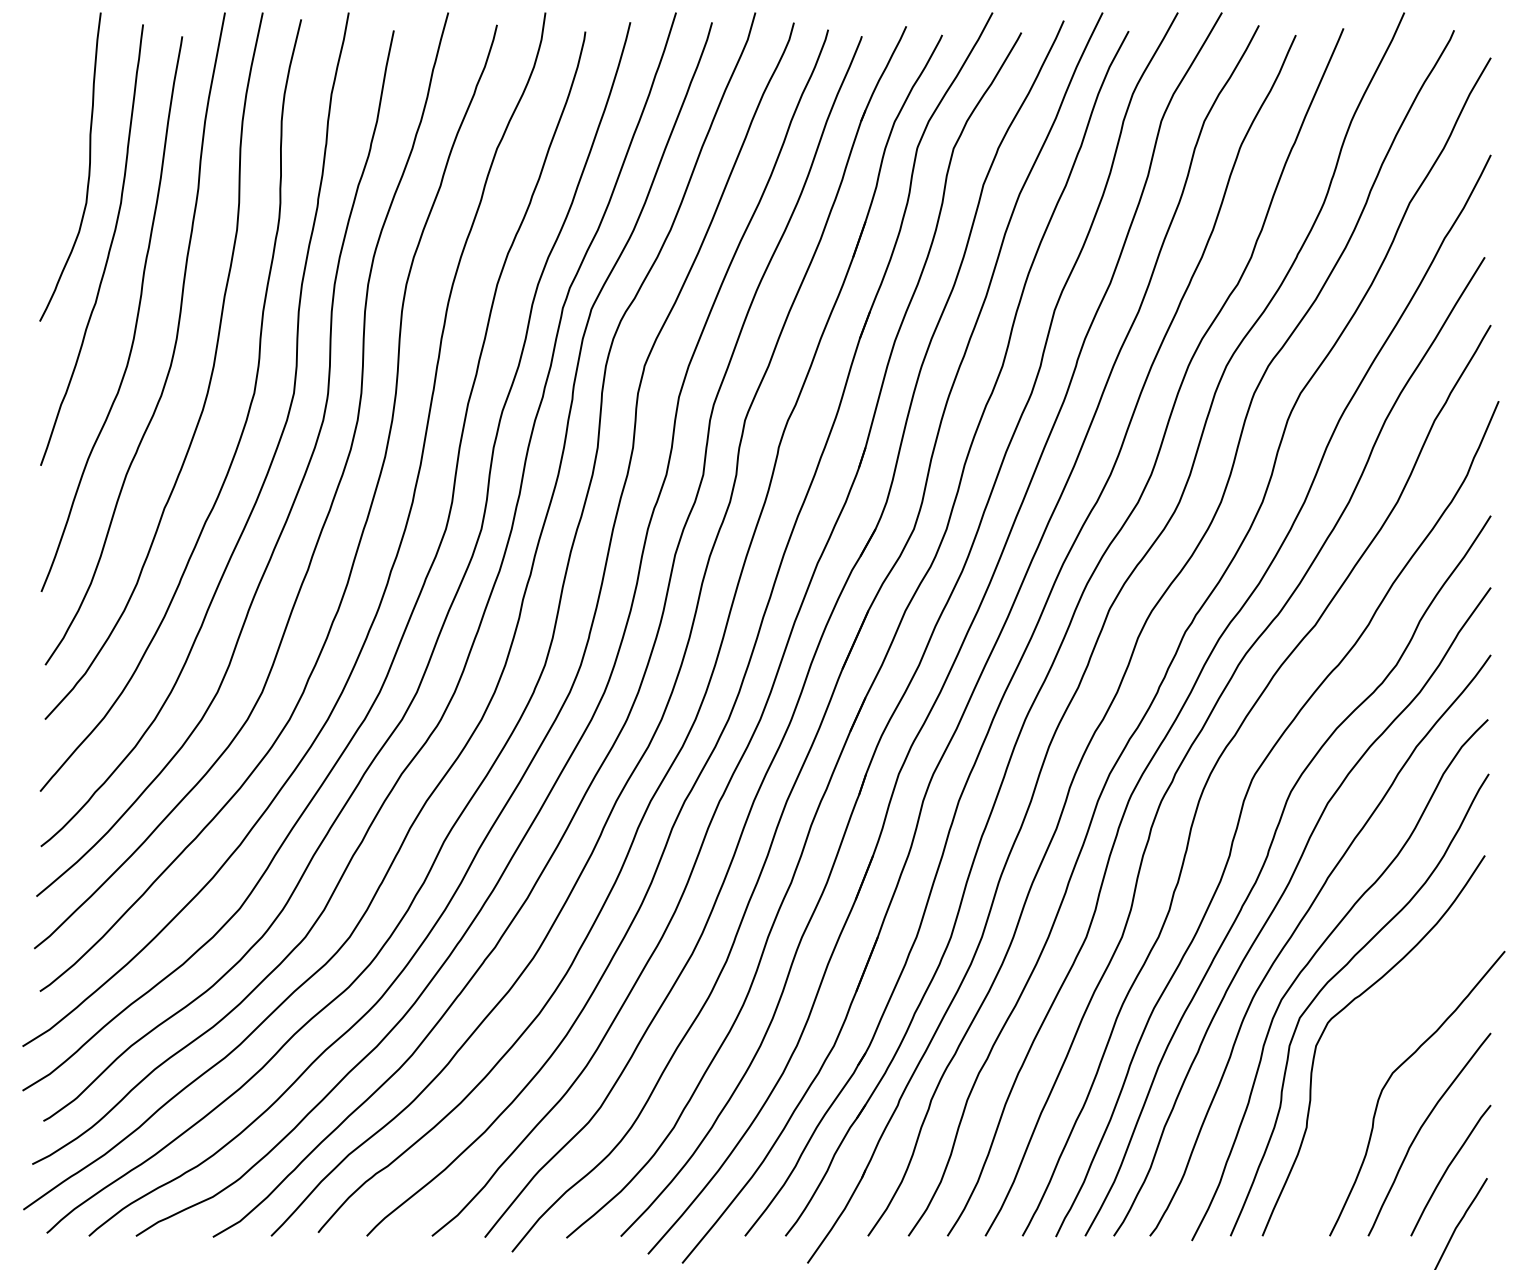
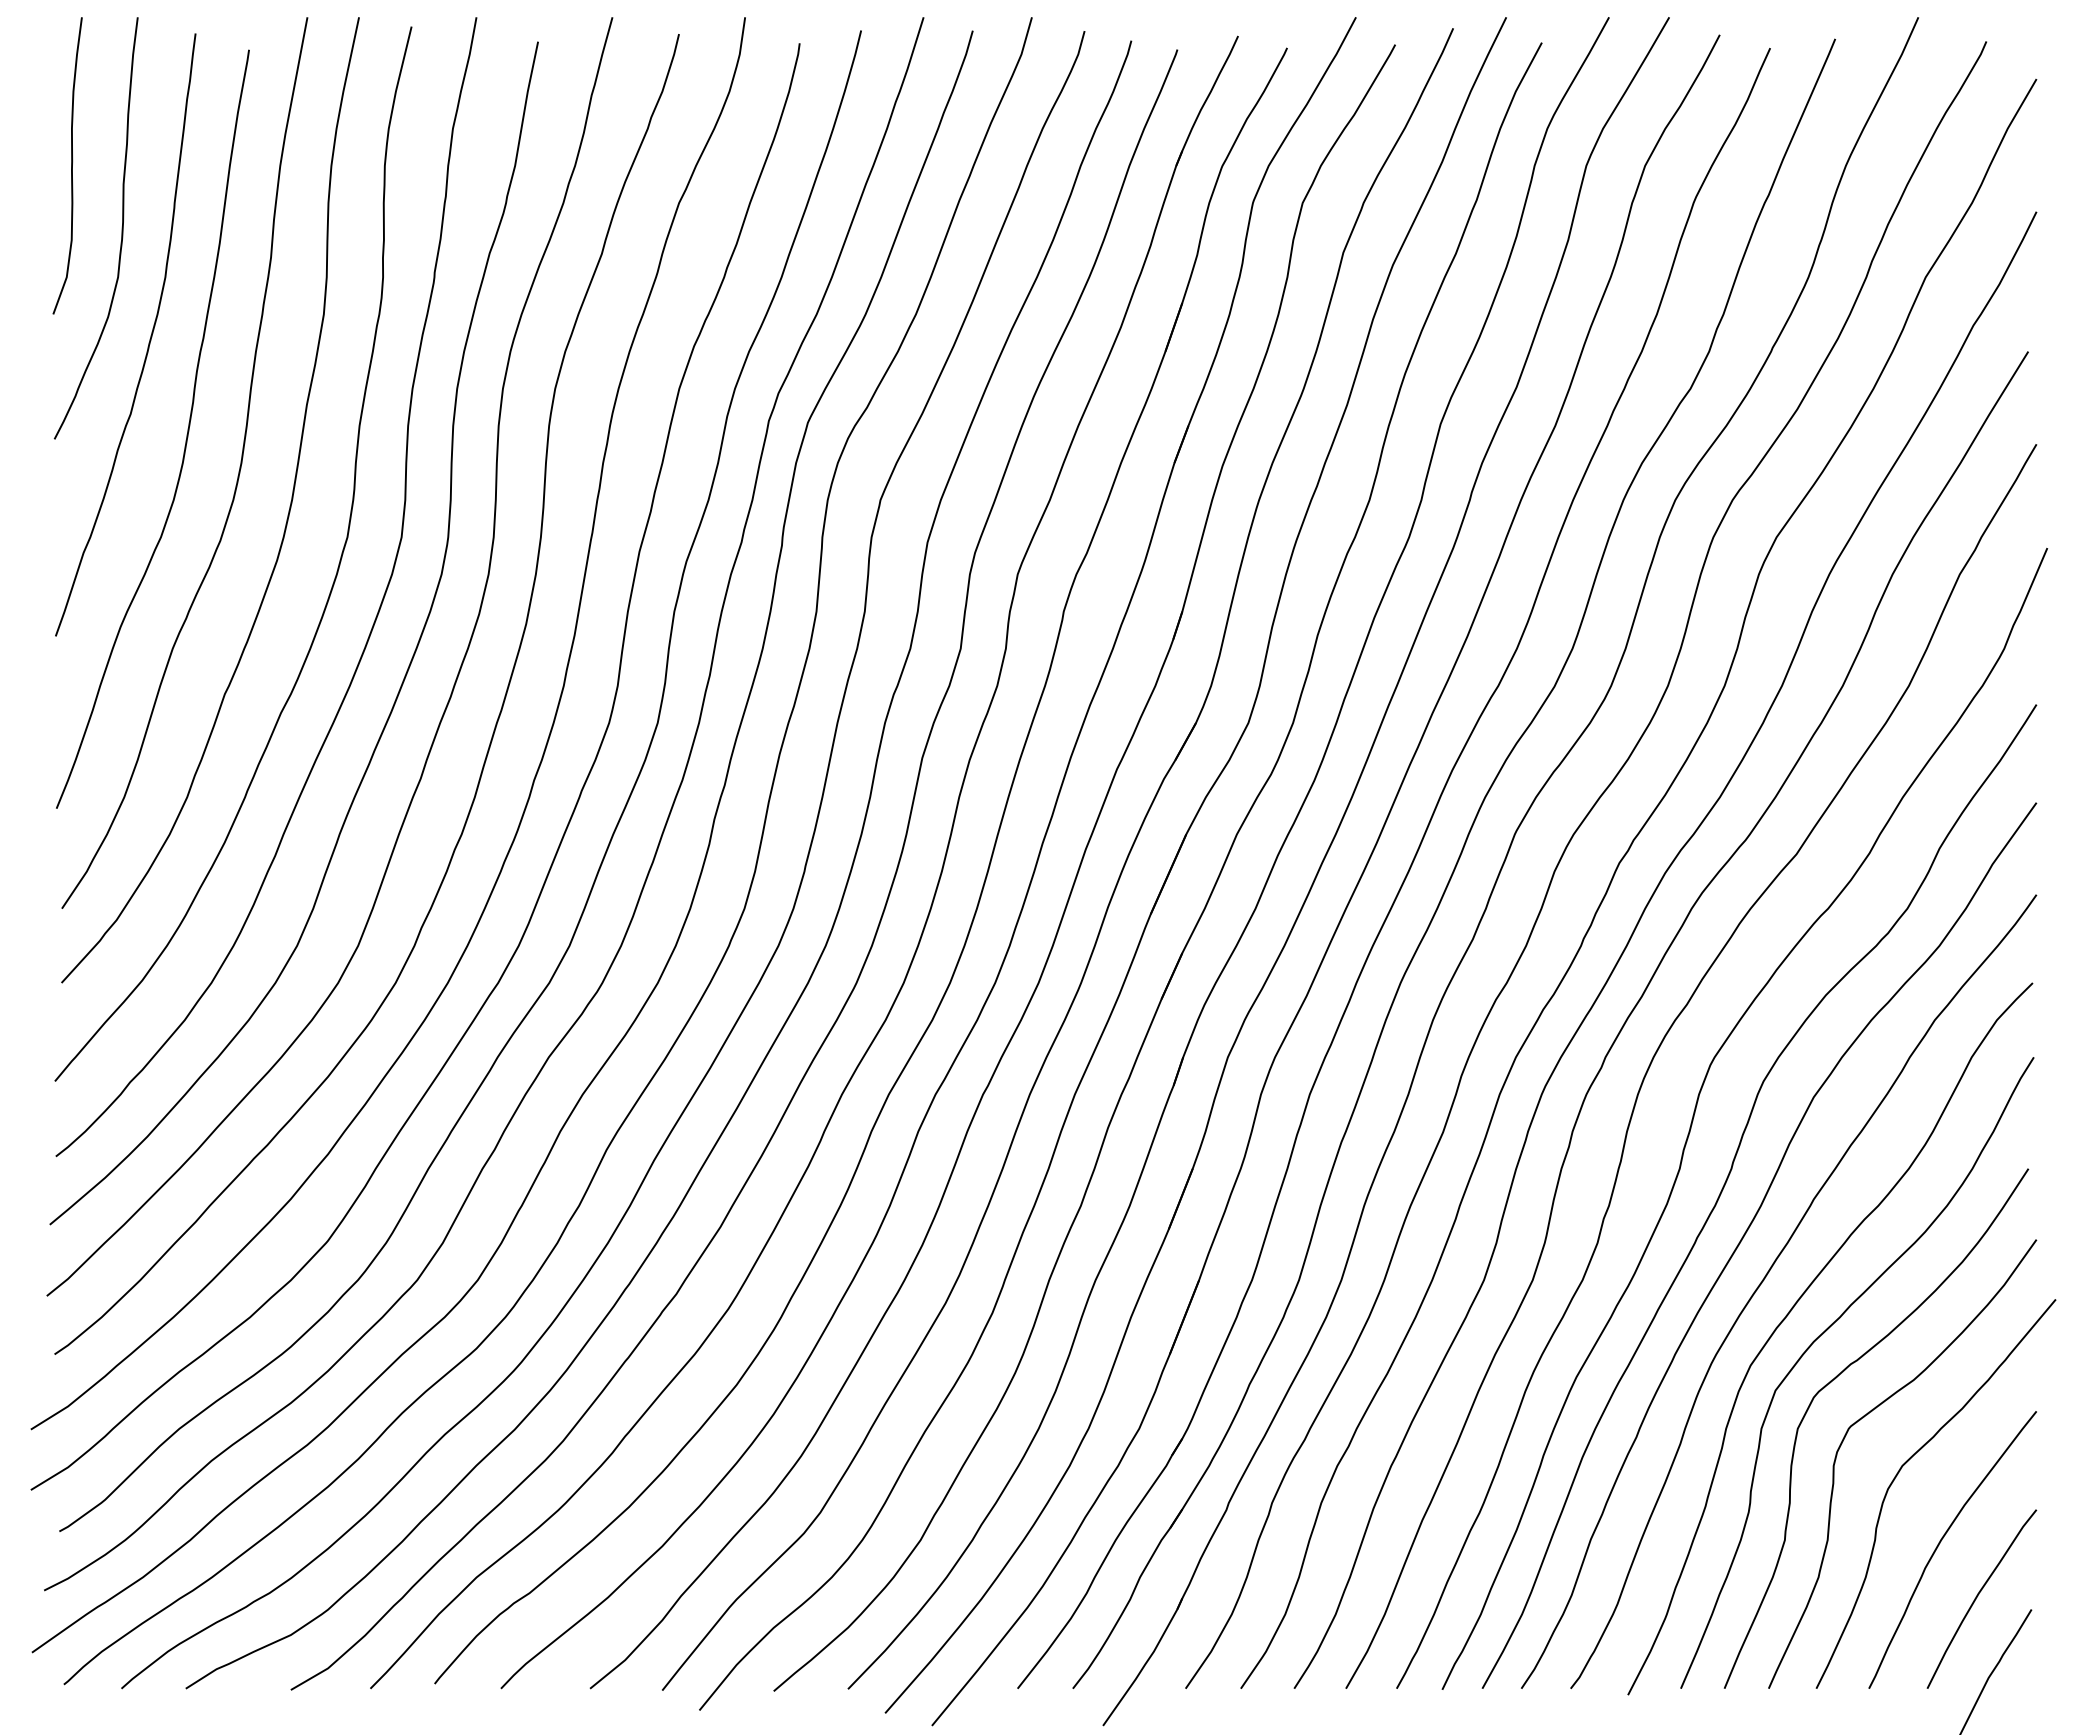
curve: (52, 121) -> (71, 165), added
curve: (1367, 1036) -> (1867, 1415), added

